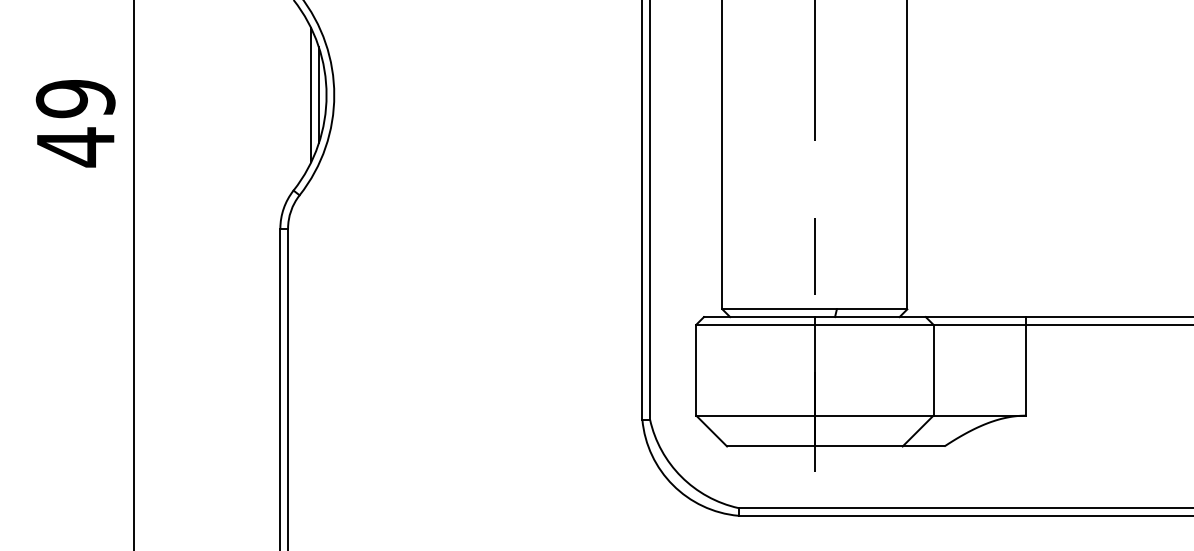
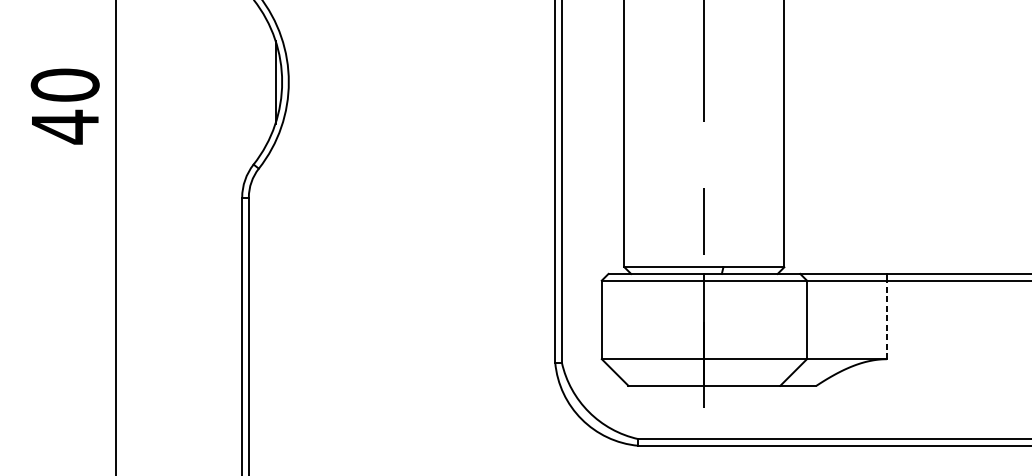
line: (311, 95) -> (269, 82), removed
text: (75, 98) -> (65, 84), 49 -> 40
line: (1025, 369) -> (886, 319), solid -> dashed

